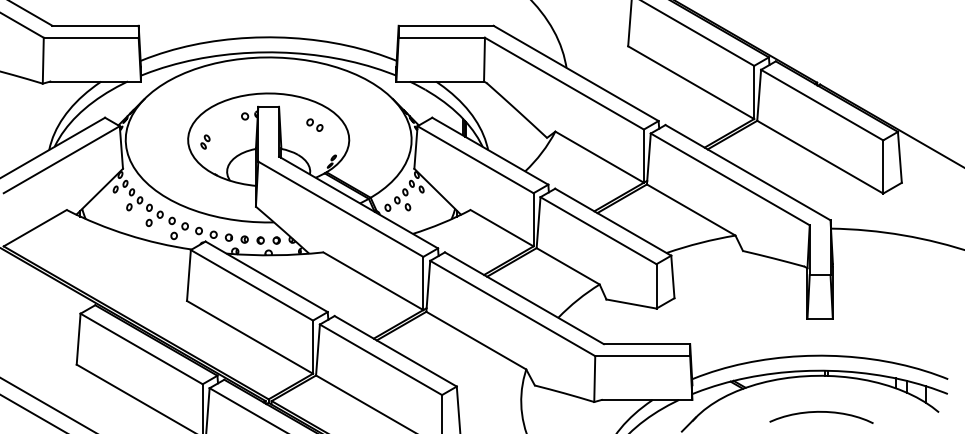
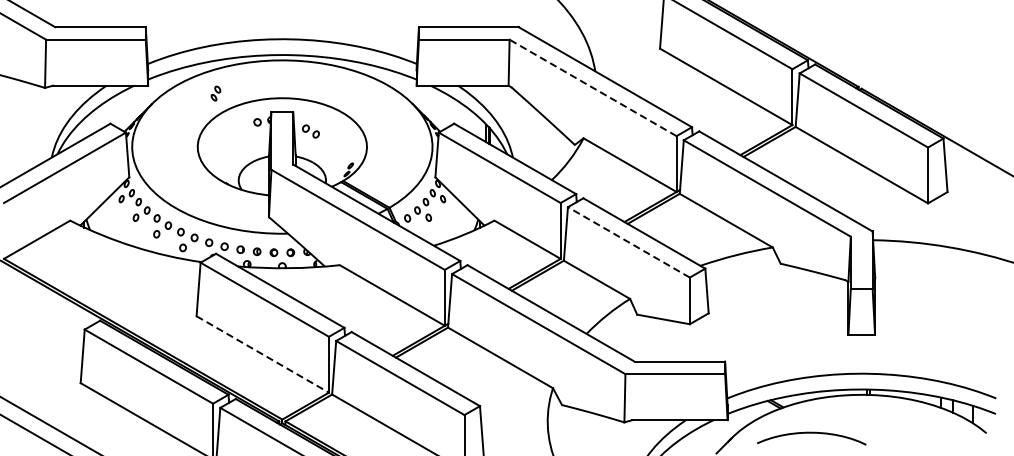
line: (564, 83) -> (593, 87), solid -> dashed
part: (314, 124) -> (310, 130), moved
part: (205, 141) -> (215, 92), moved
line: (598, 230) -> (628, 242), solid -> dashed
line: (250, 337) -> (263, 354), solid -> dashed
curve: (821, 412) -> (811, 433), moved

